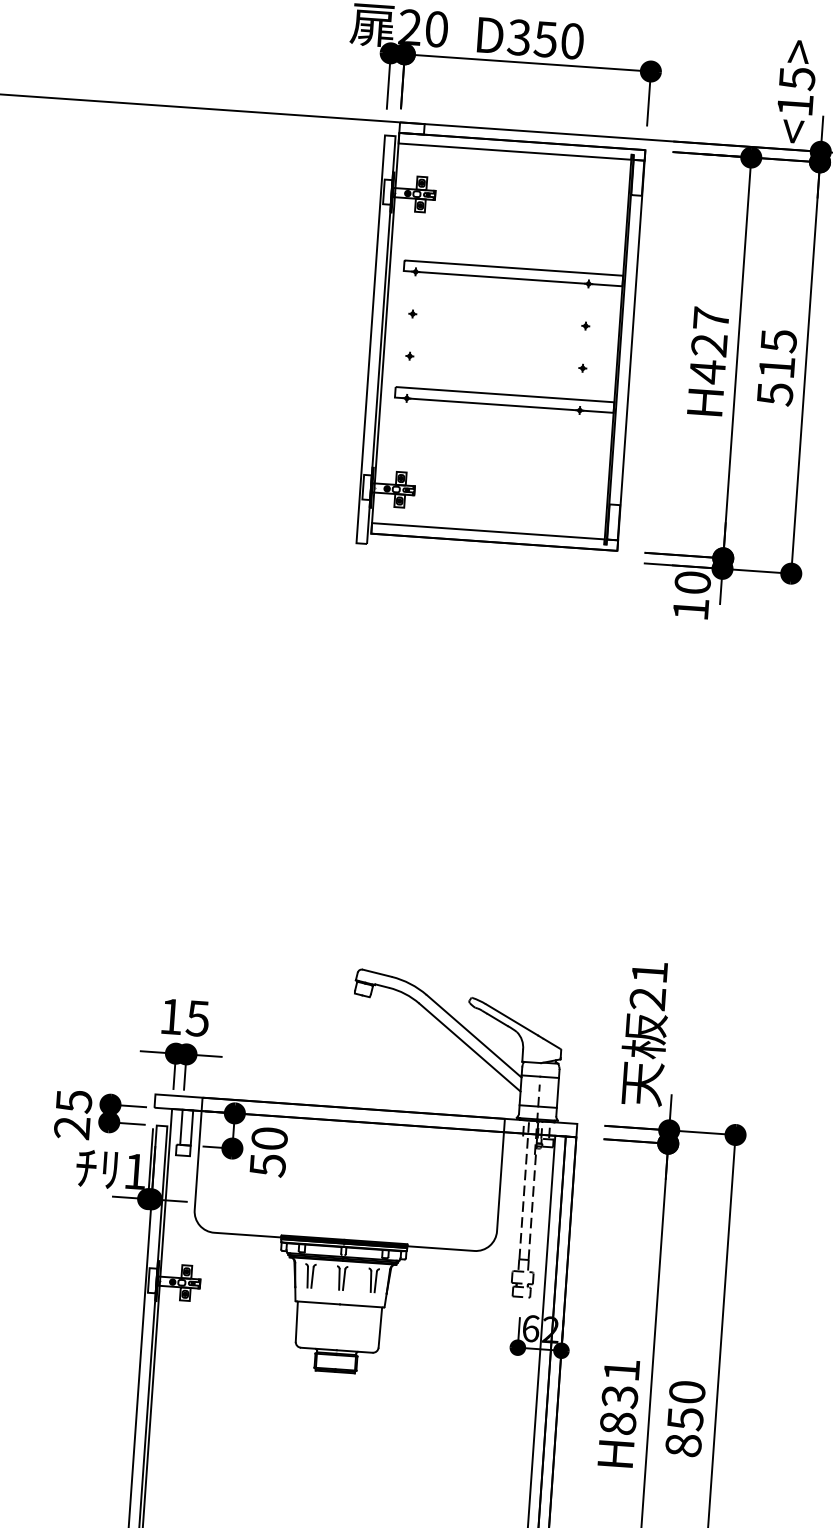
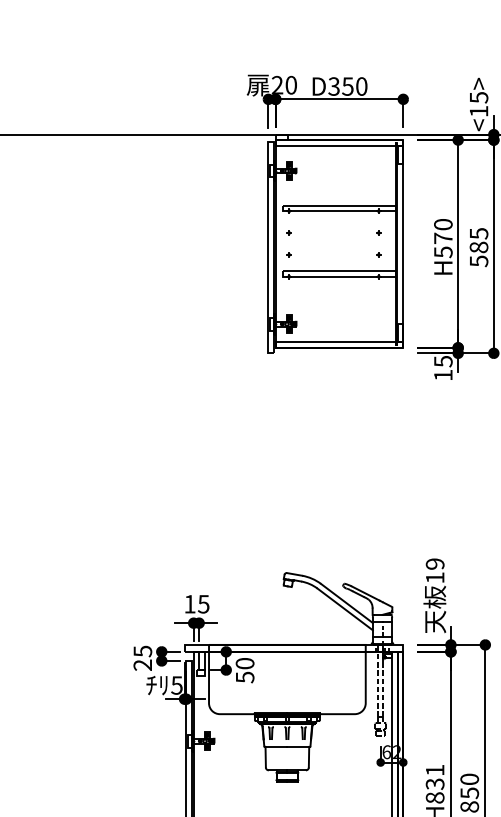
text: (709, 345) -> (443, 238), H427 -> H570
text: (775, 367) -> (478, 247), 515 -> 585
text: (693, 582) -> (443, 361), 10 -> 15
text: (647, 984) -> (434, 570), 21 -> 19
text: (134, 1171) -> (176, 685), 1 -> 5

